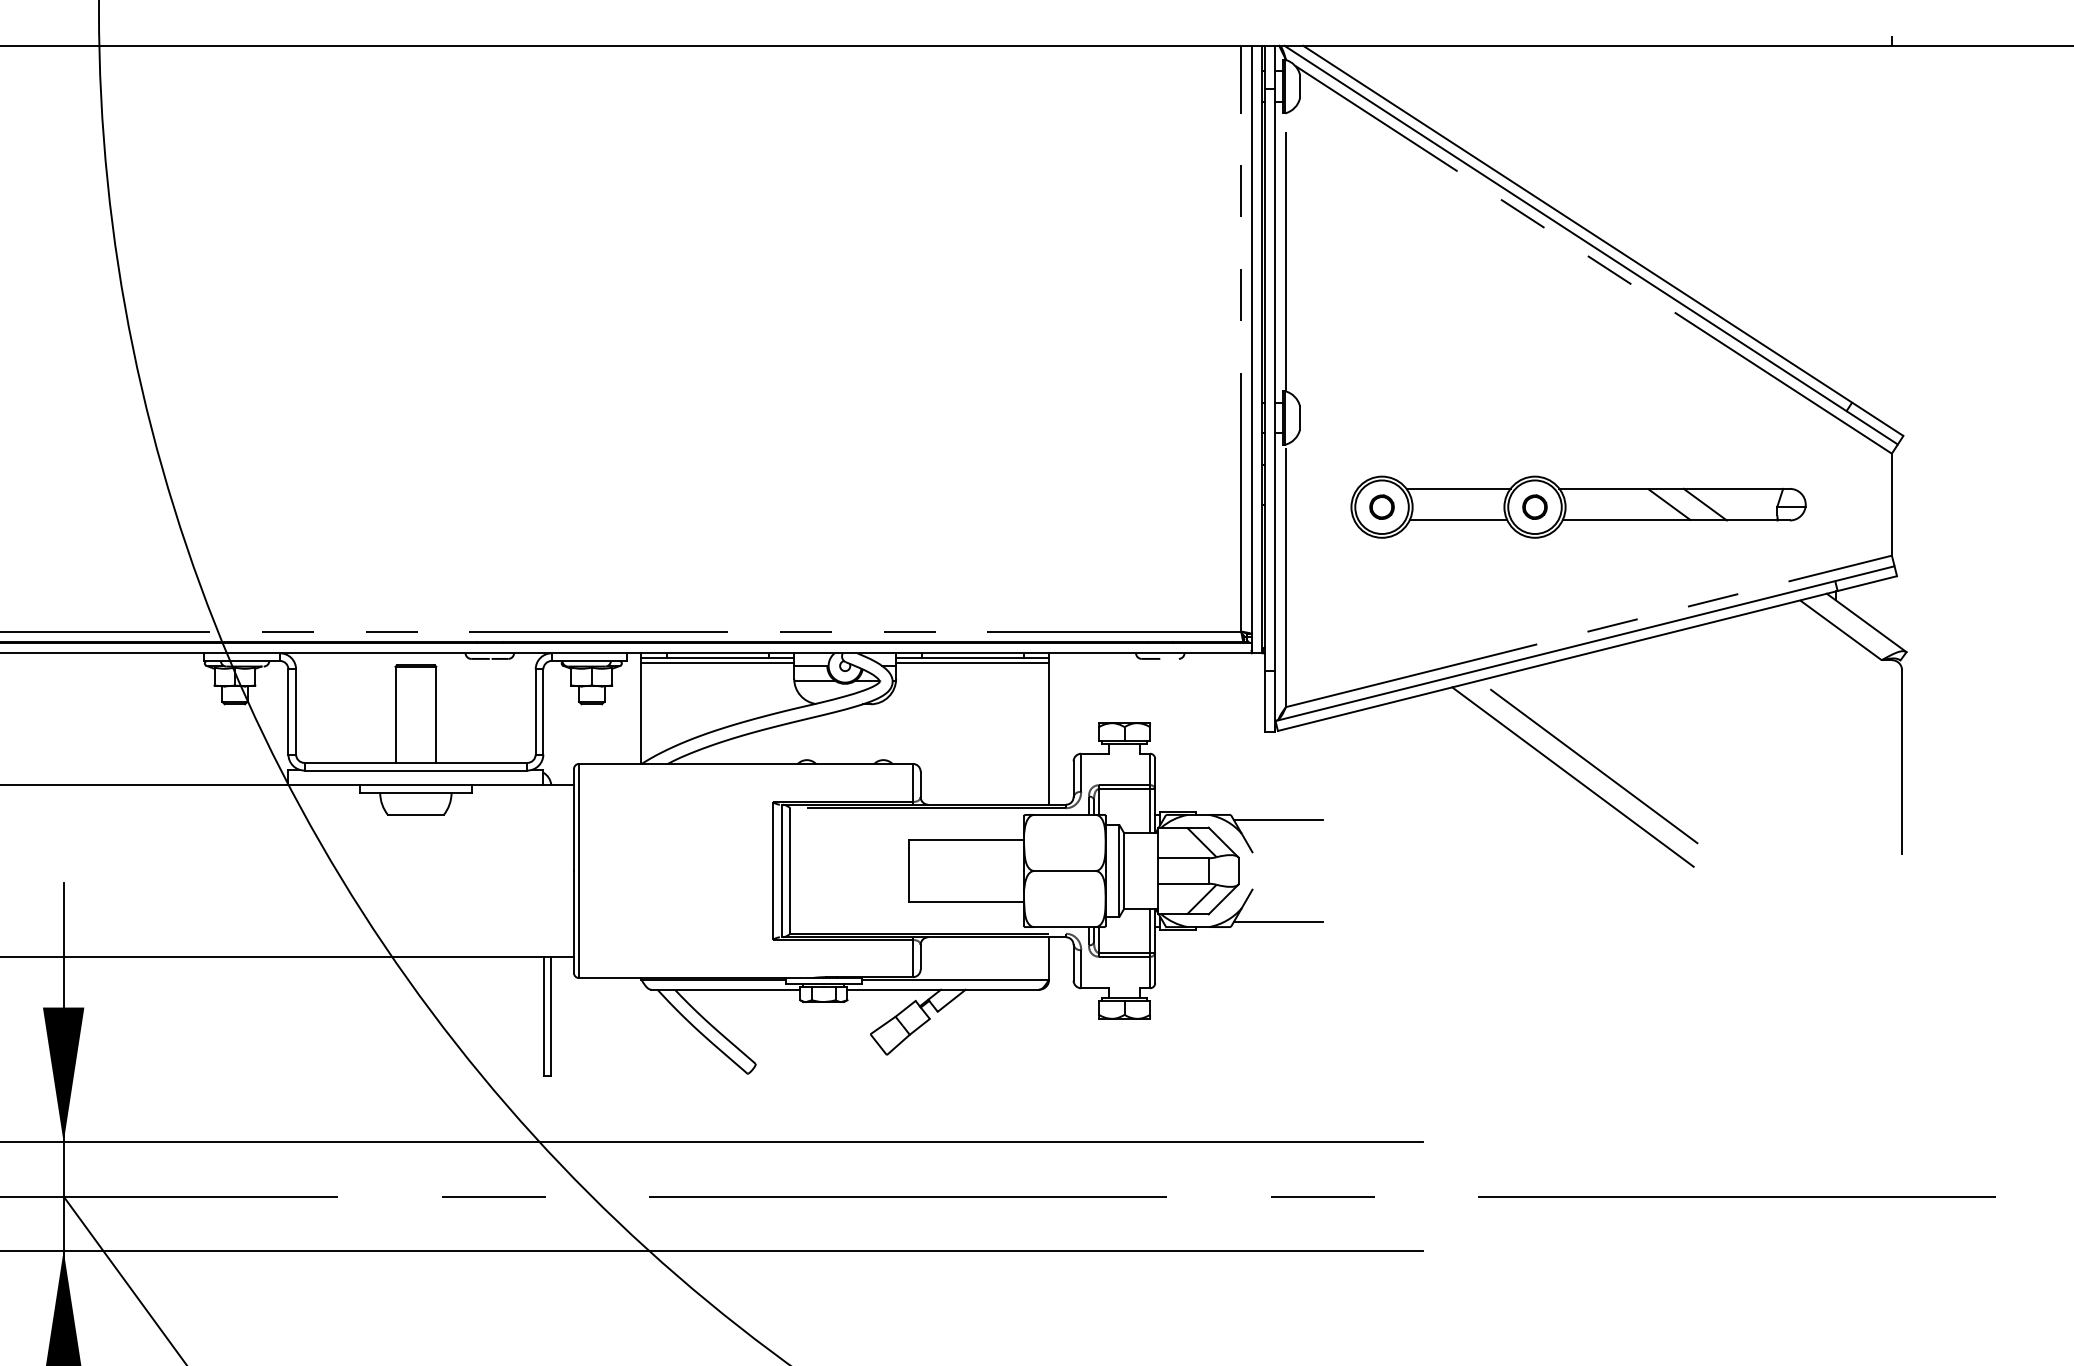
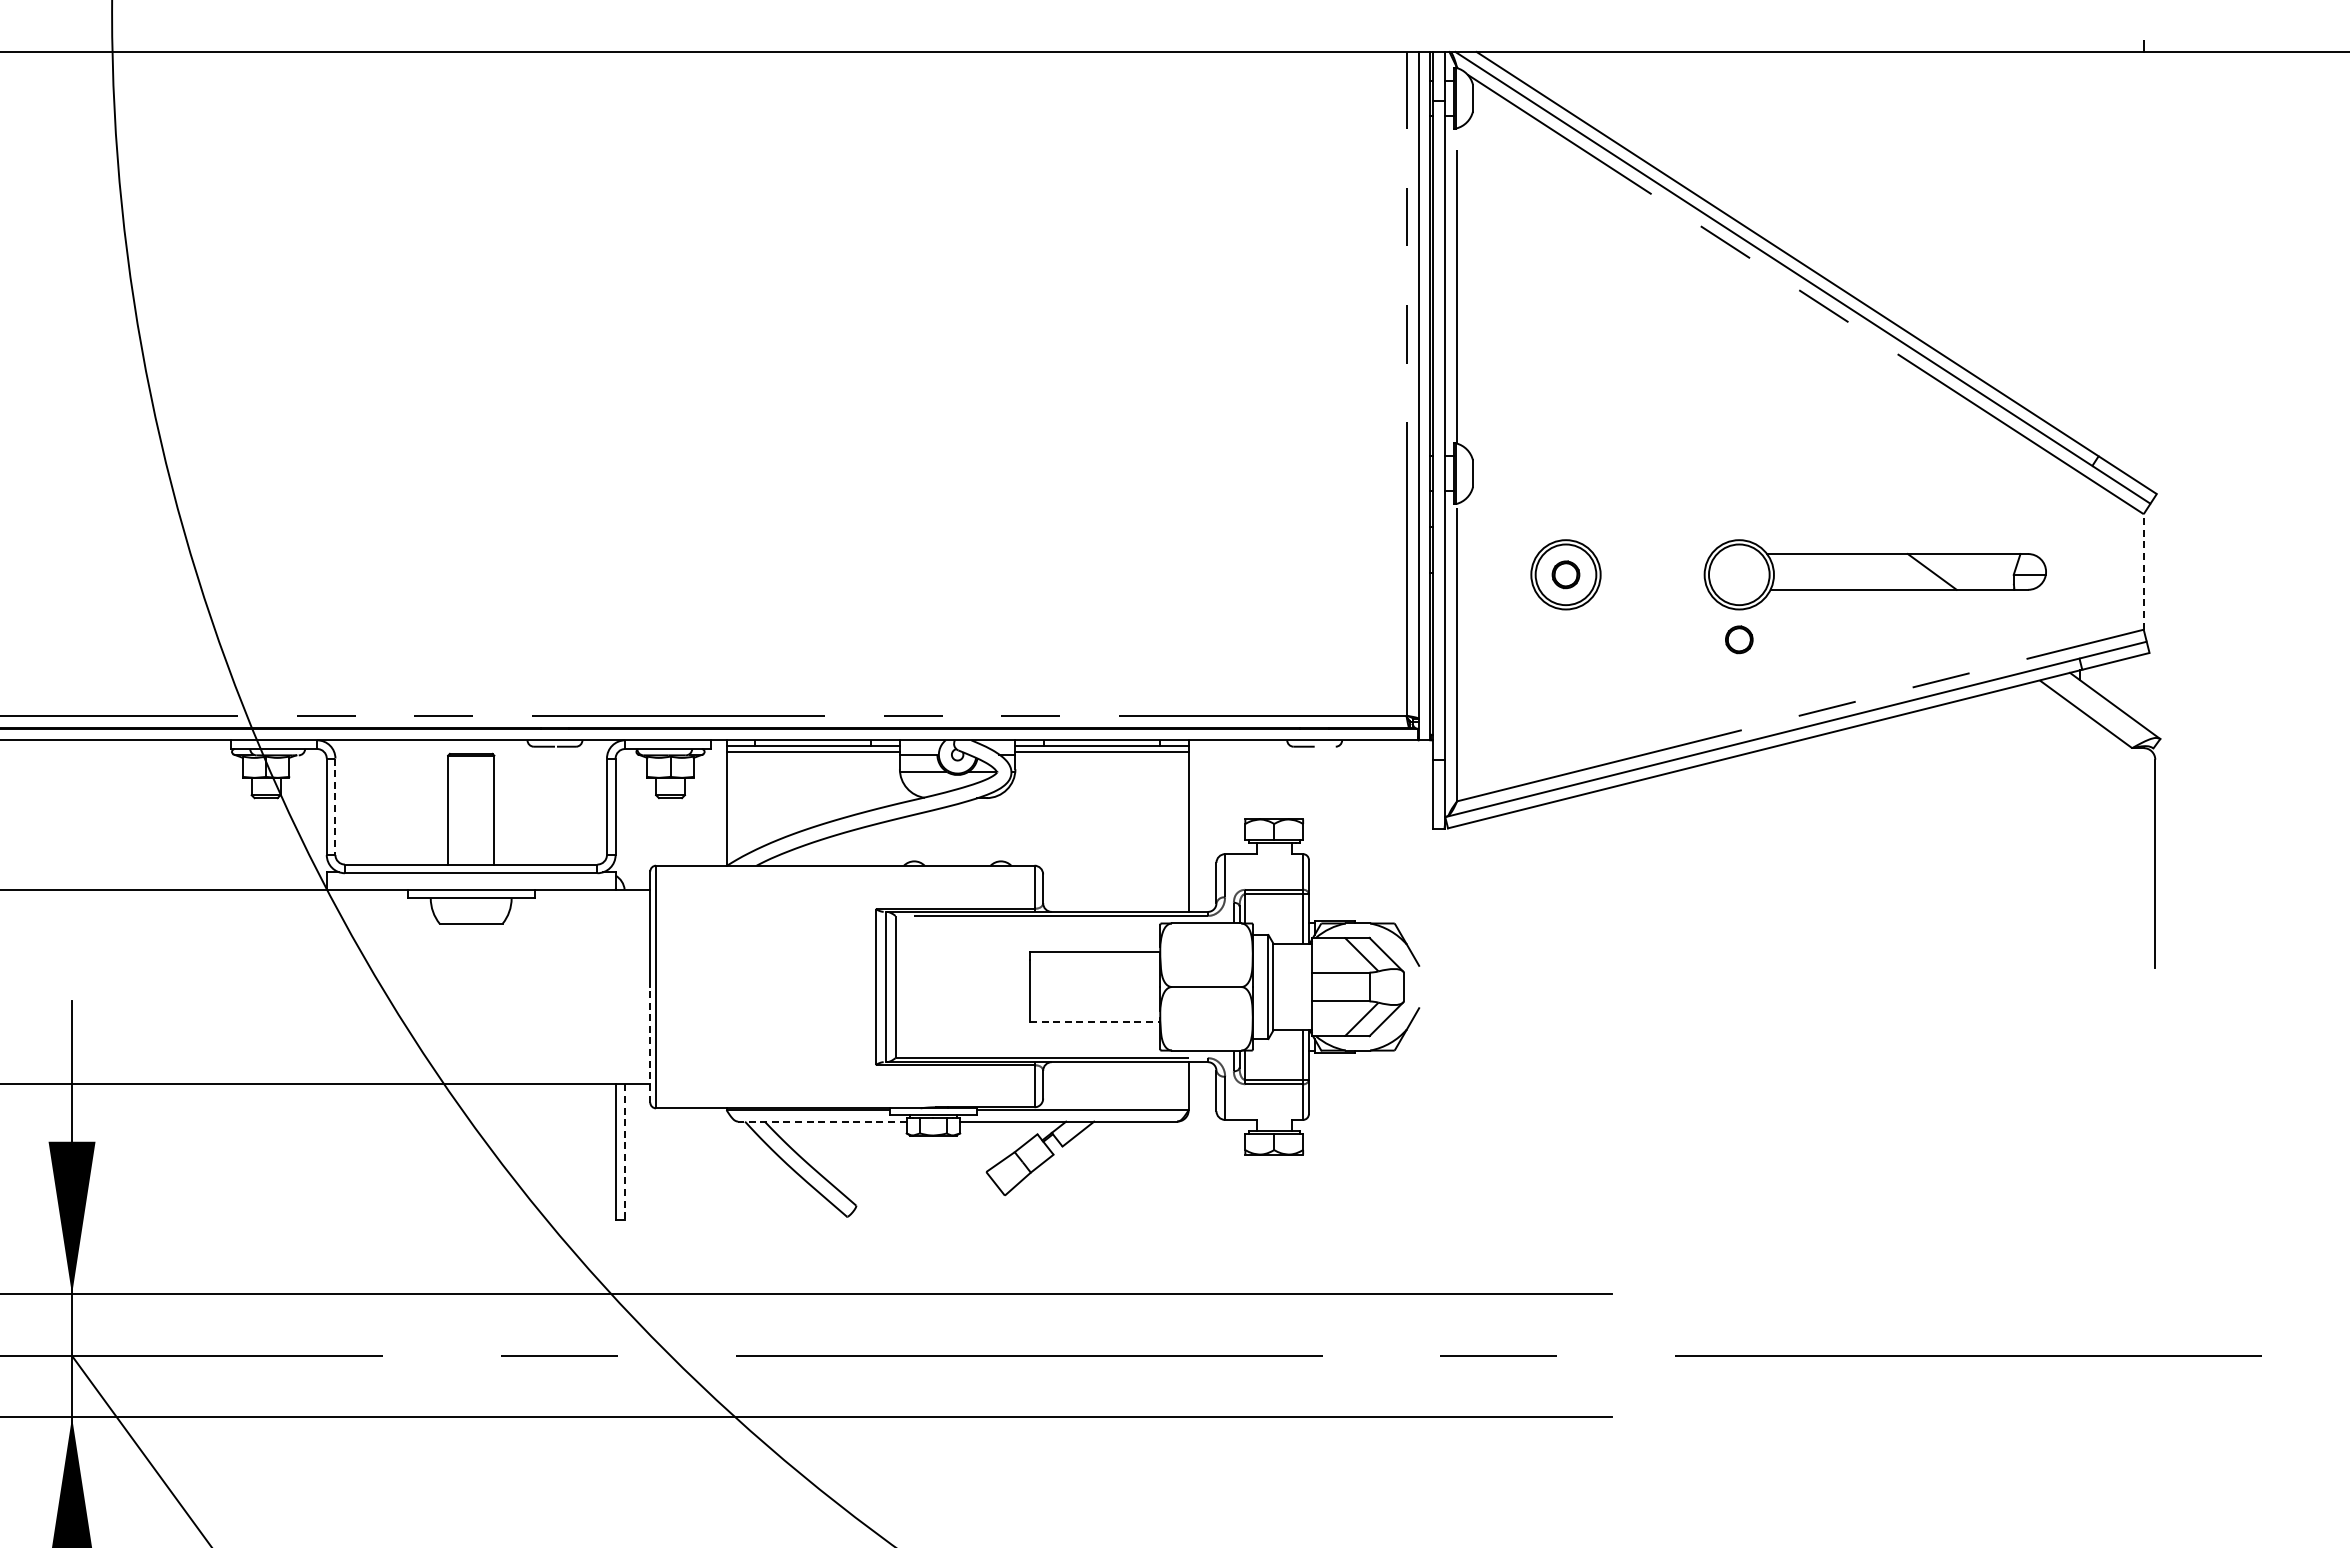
line: (1458, 489) -> (1652, 554), removed
line: (1669, 504) -> (1891, 571), removed
line: (1891, 504) -> (2143, 571), solid -> dashed
part: (1535, 506) -> (1739, 639), moved
line: (1458, 520) -> (1652, 589), removed
line: (296, 712) -> (335, 807), solid -> dashed
line: (1588, 761) -> (1799, 863), removed
line: (1573, 776) -> (1782, 880), removed
line: (1278, 820) -> (1448, 929), removed
line: (966, 901) -> (1095, 1021), solid -> dashed
line: (574, 921) -> (650, 1044), solid -> dashed
line: (1278, 921) -> (1448, 1044), removed
line: (725, 989) -> (821, 1121), solid -> dashed
line: (551, 1017) -> (624, 1152), solid -> dashed

